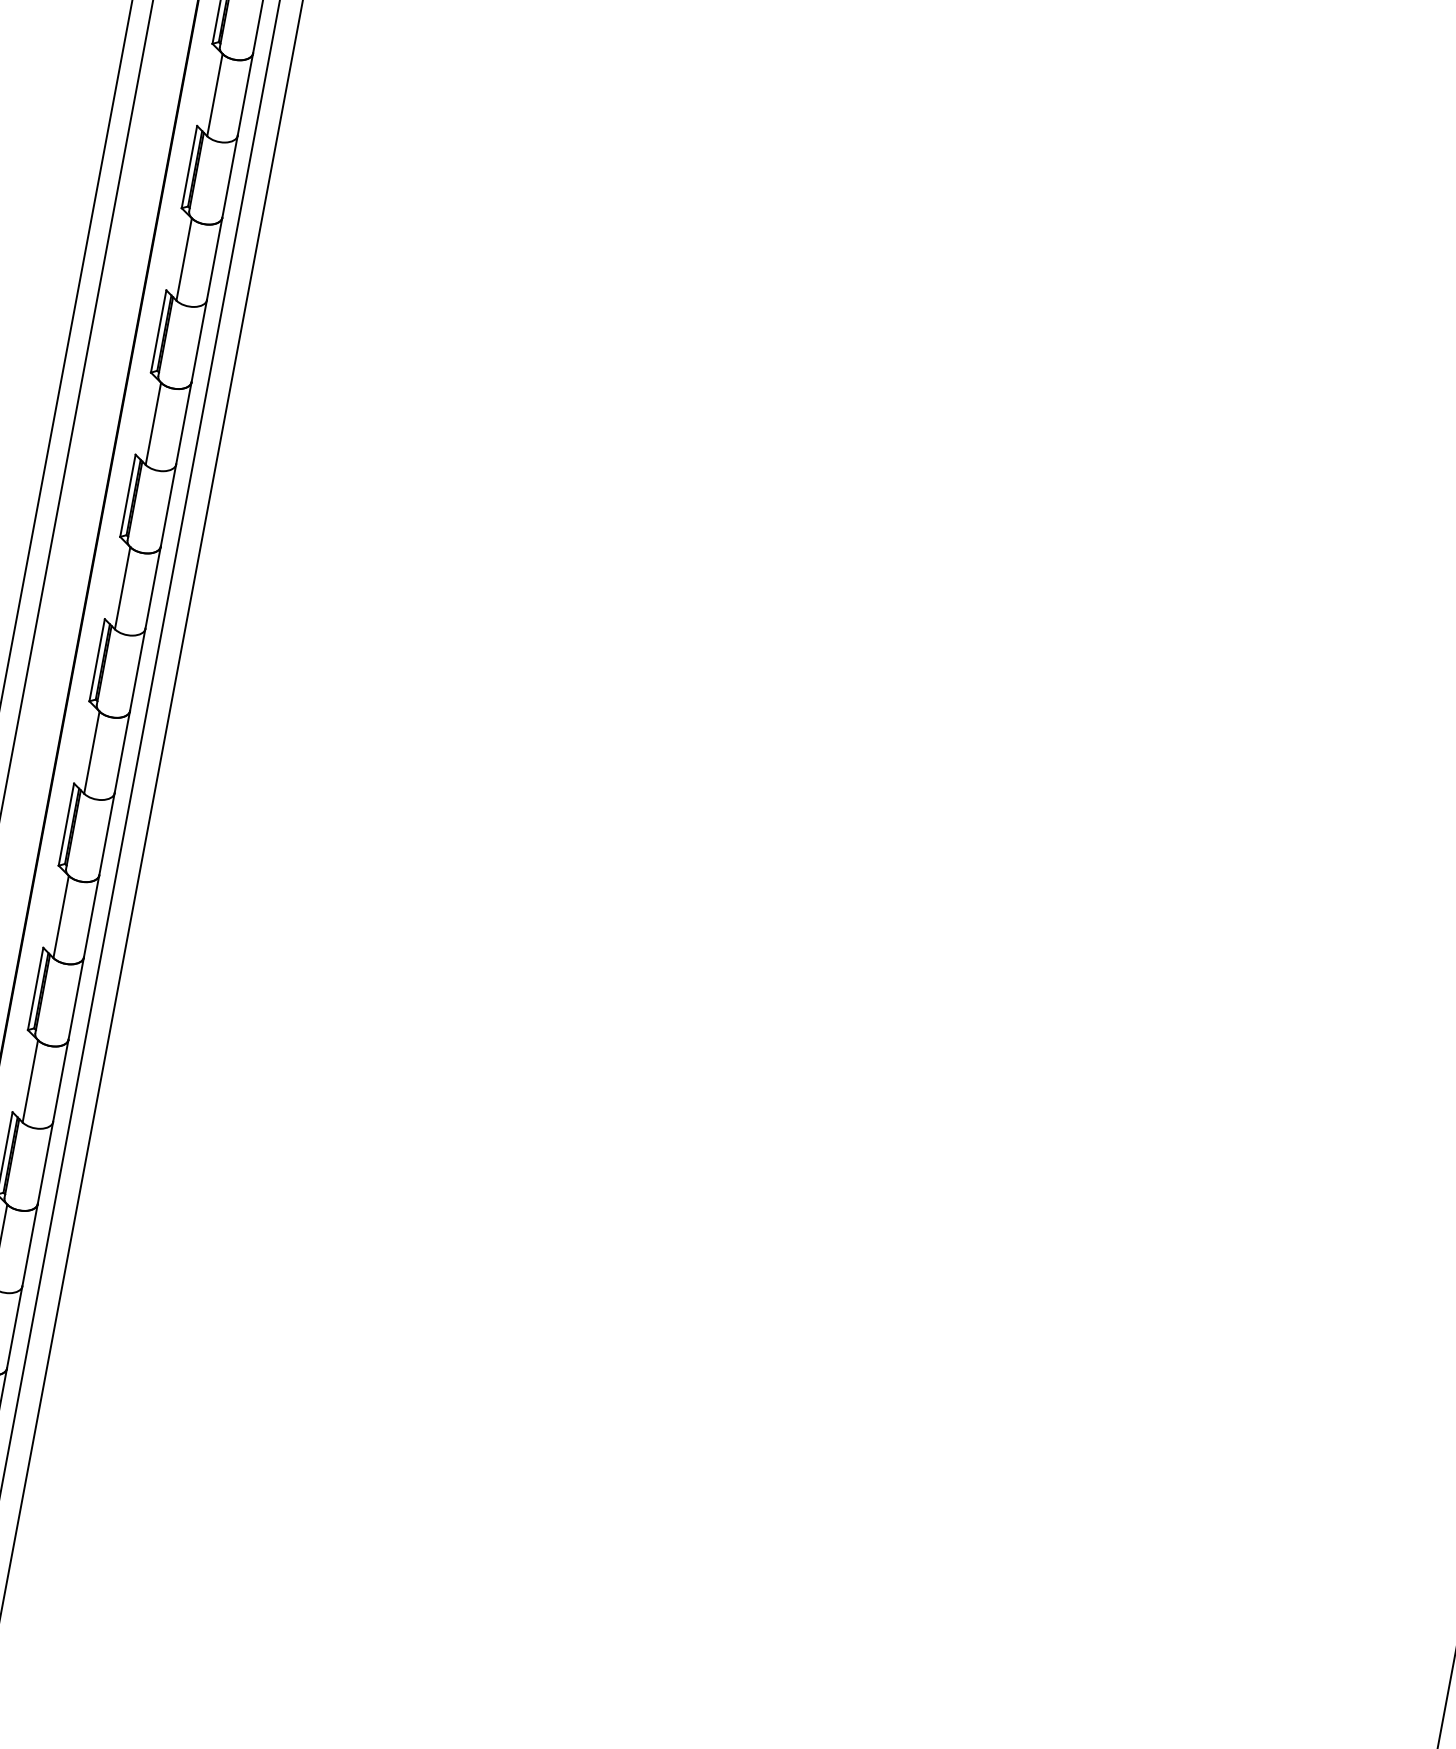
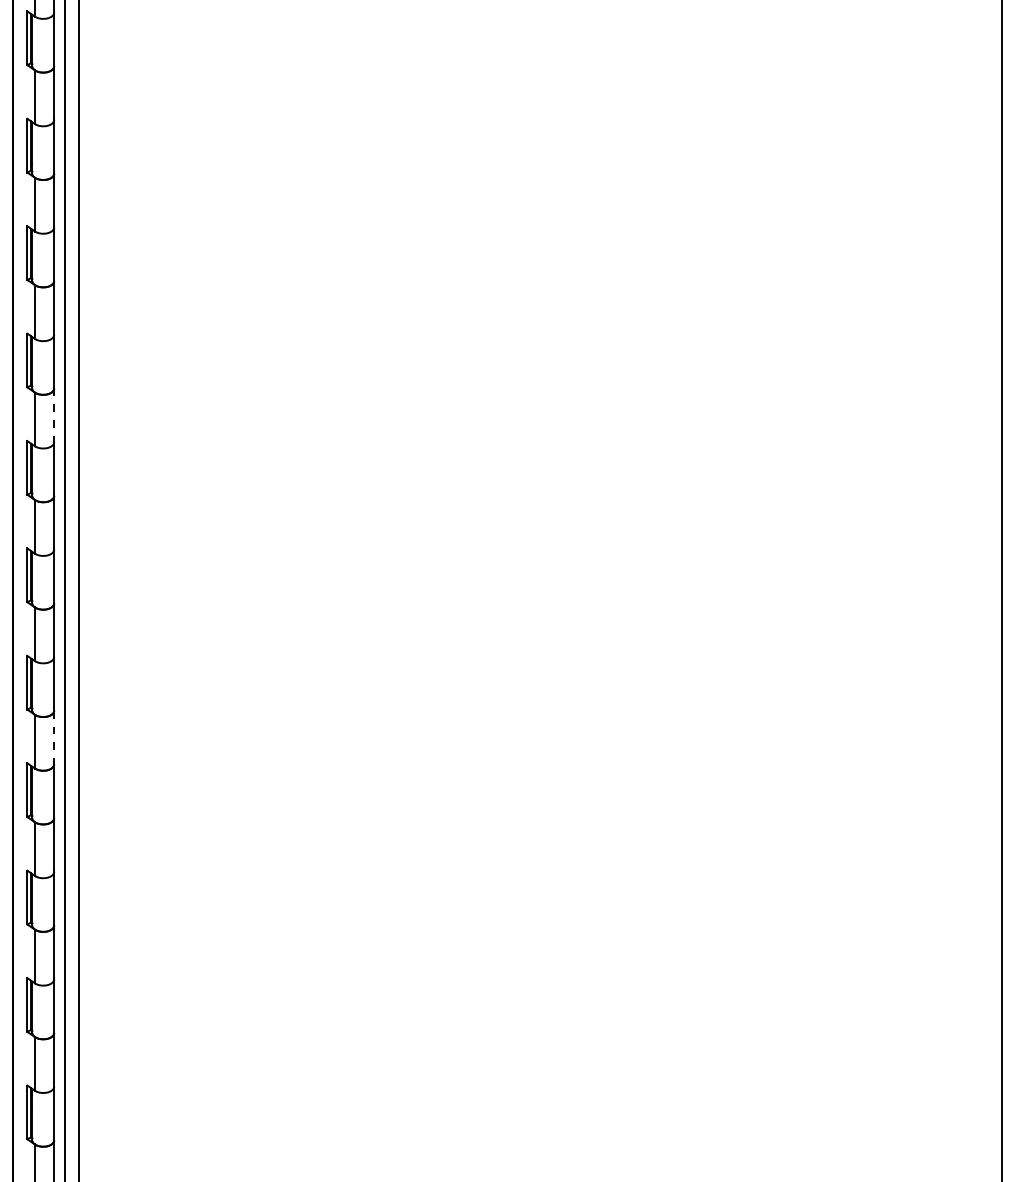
line: (184, 423) -> (54, 415), solid -> dashed
line: (92, 916) -> (54, 737), solid -> dashed

